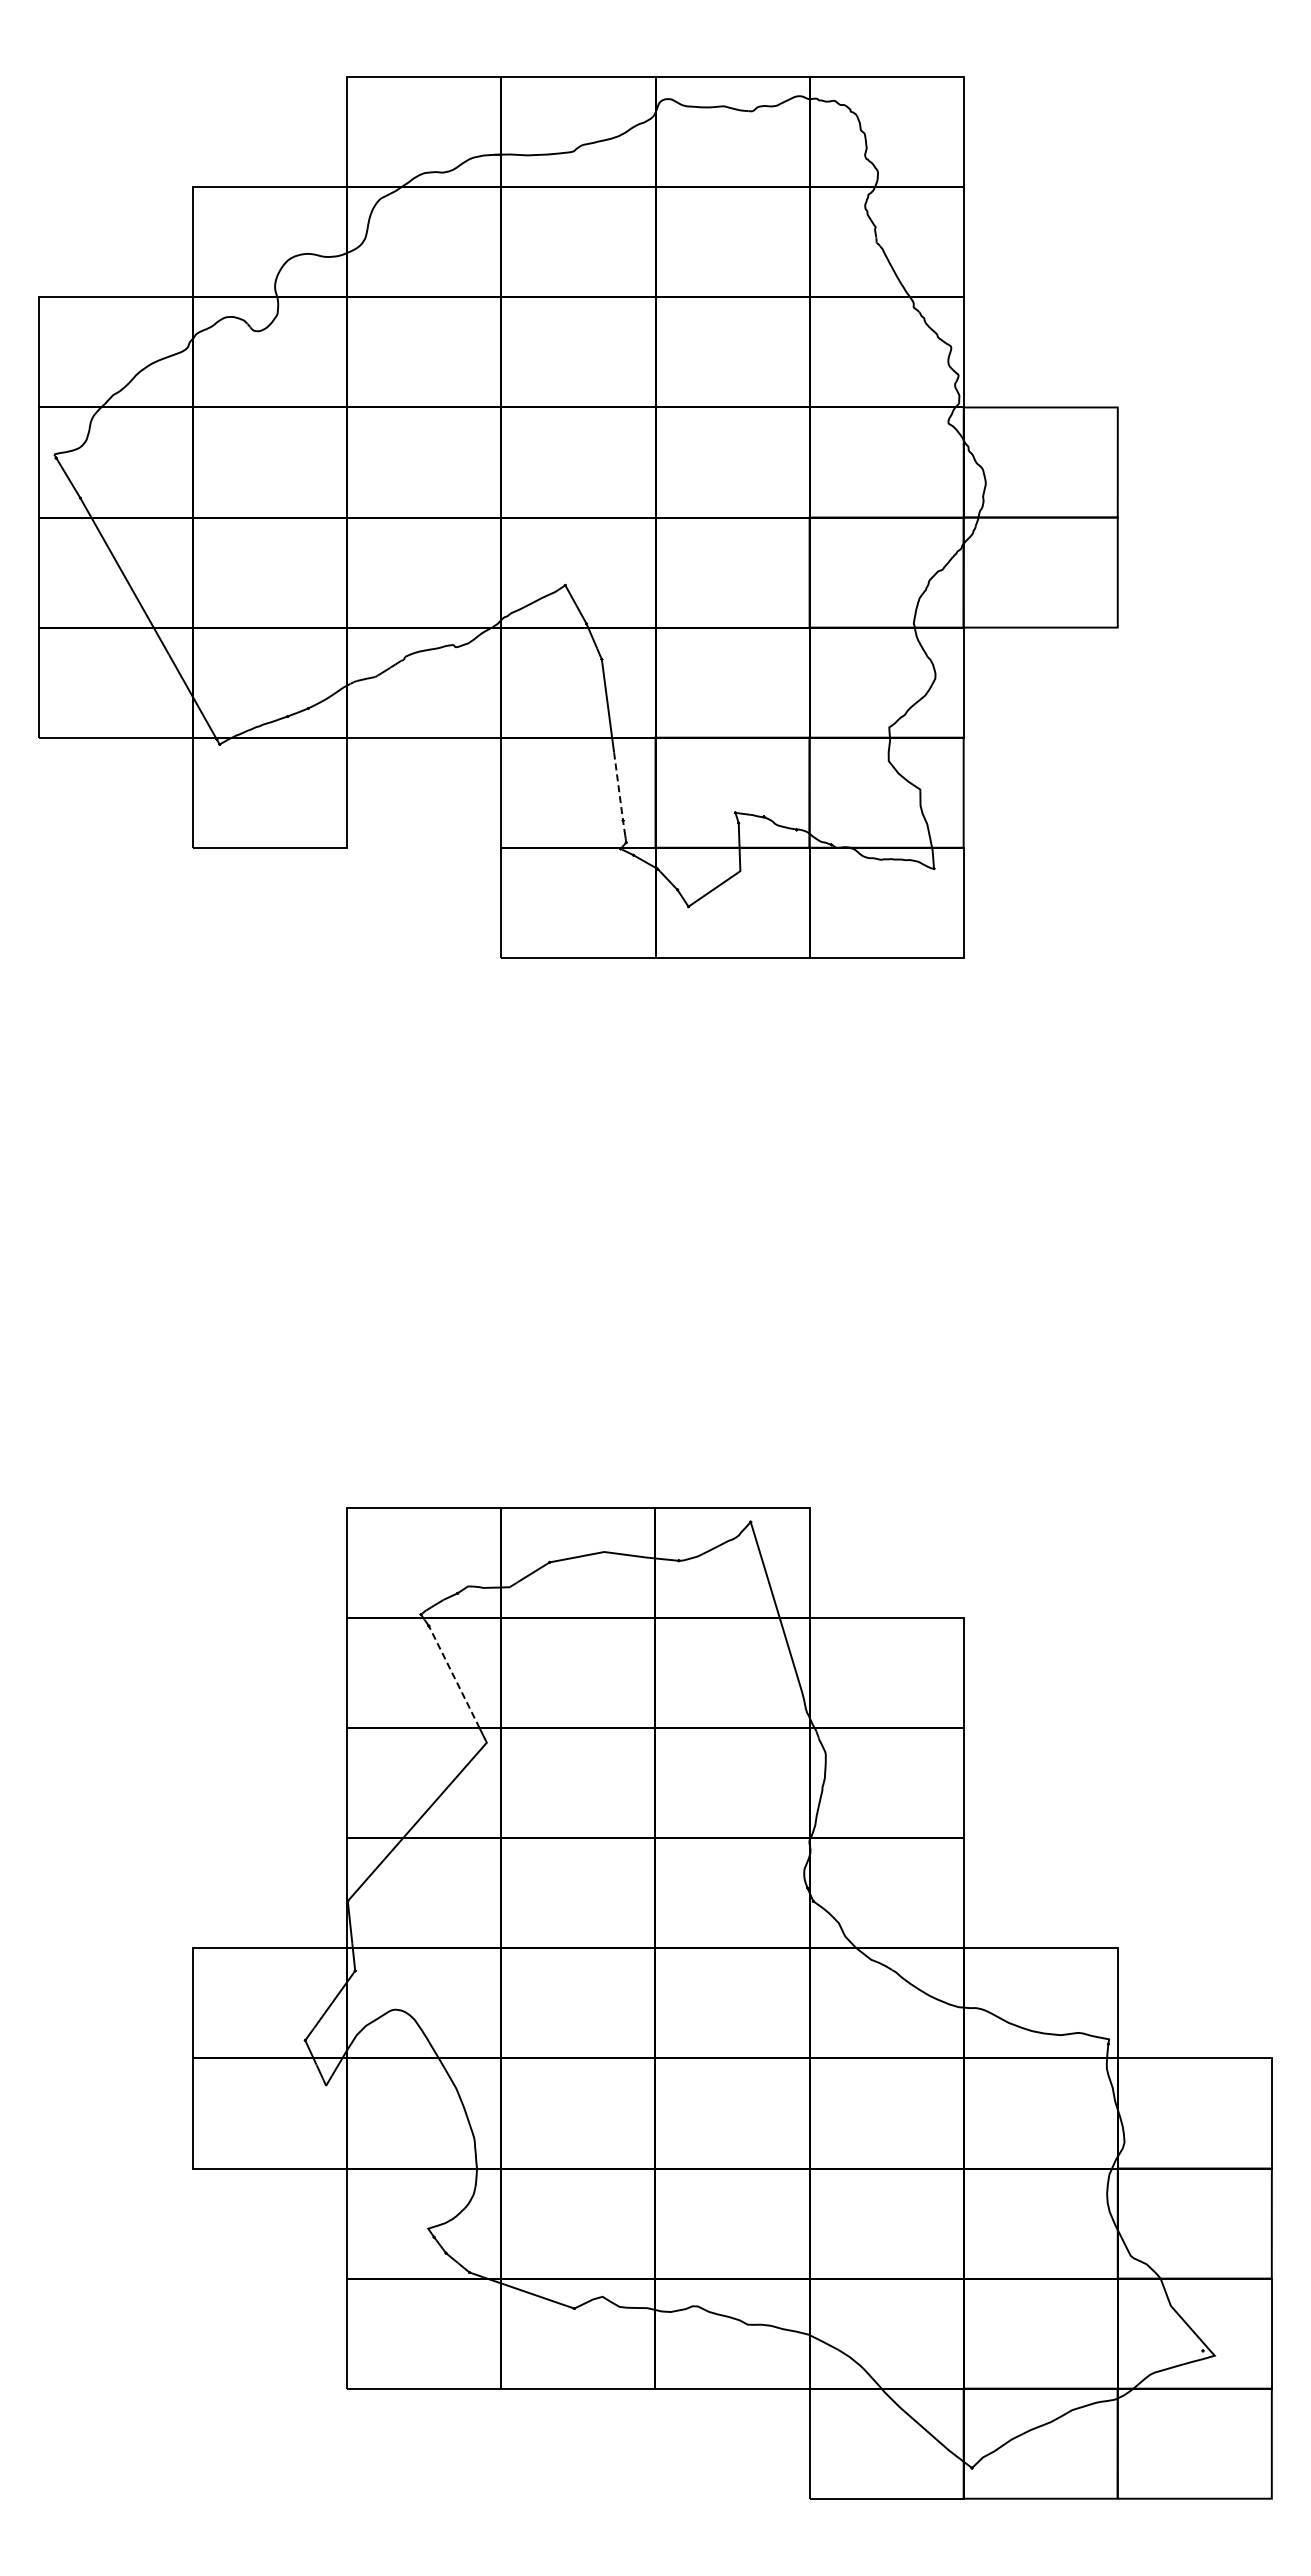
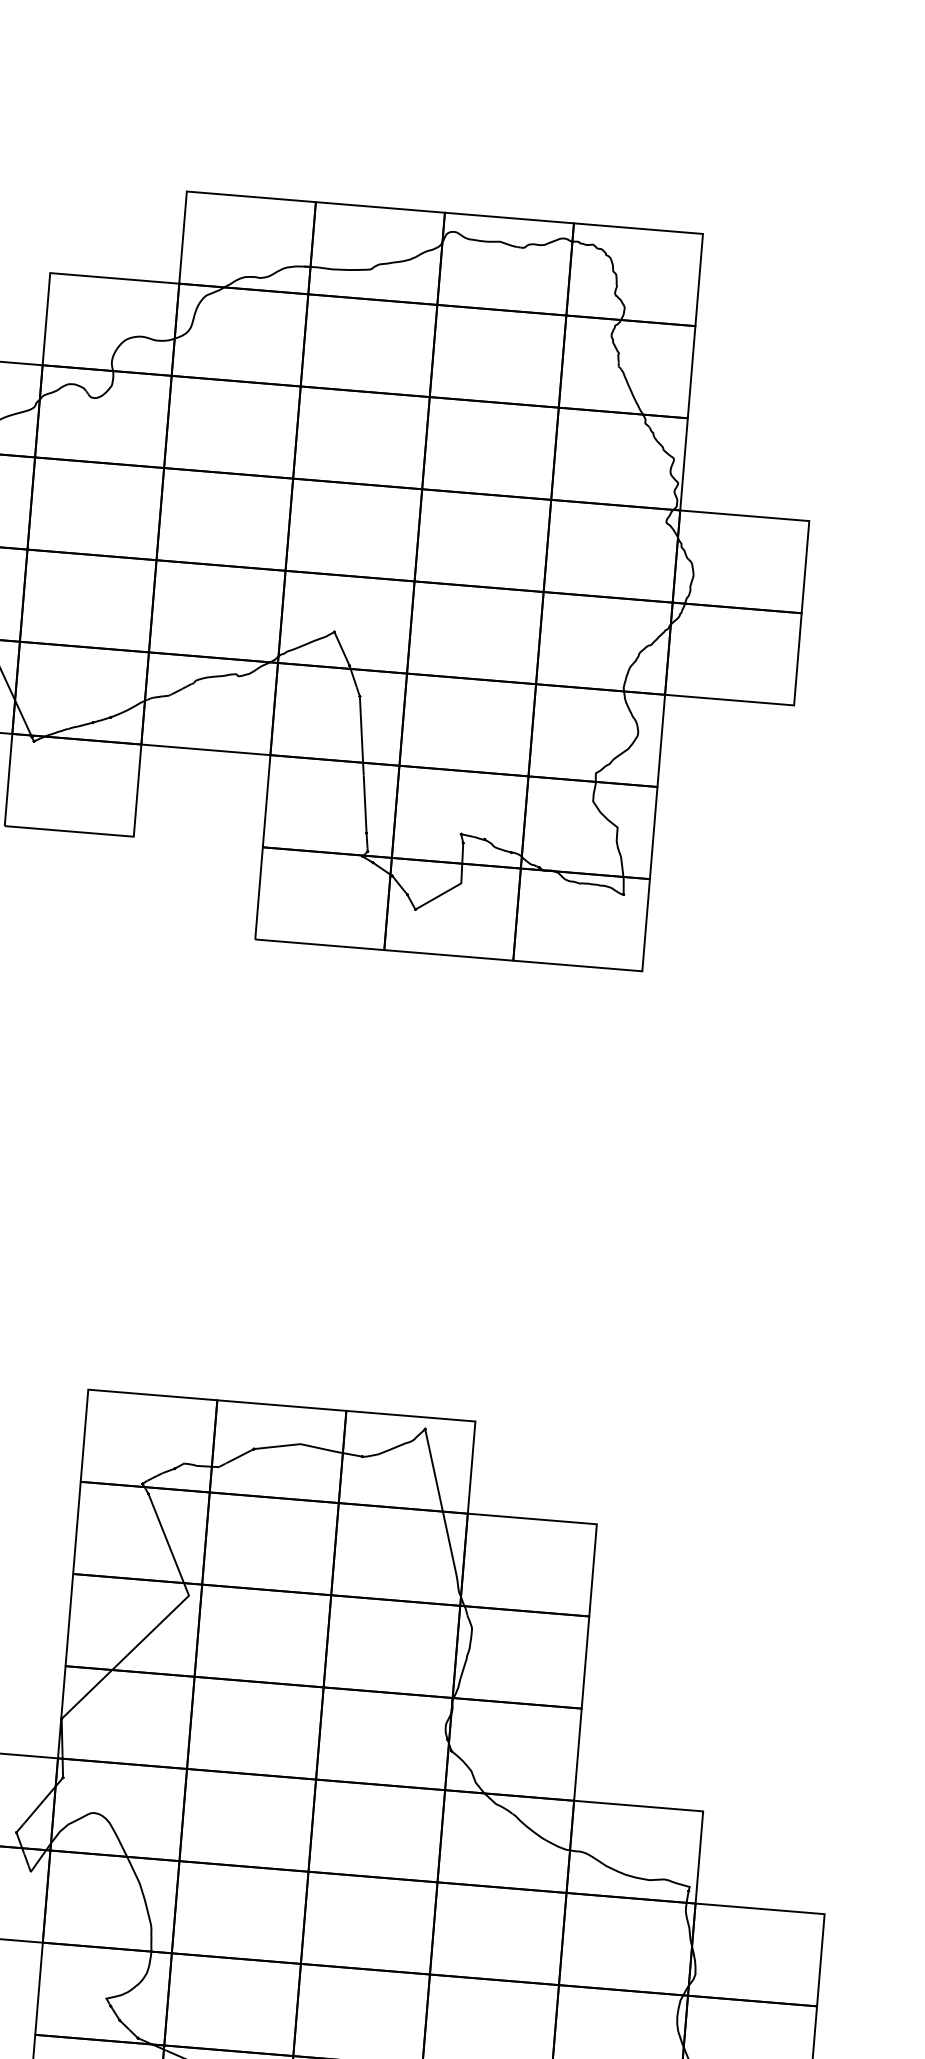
line: (619, 795) -> (365, 811), dashed -> solid
line: (454, 1676) -> (166, 1538), dashed -> solid

